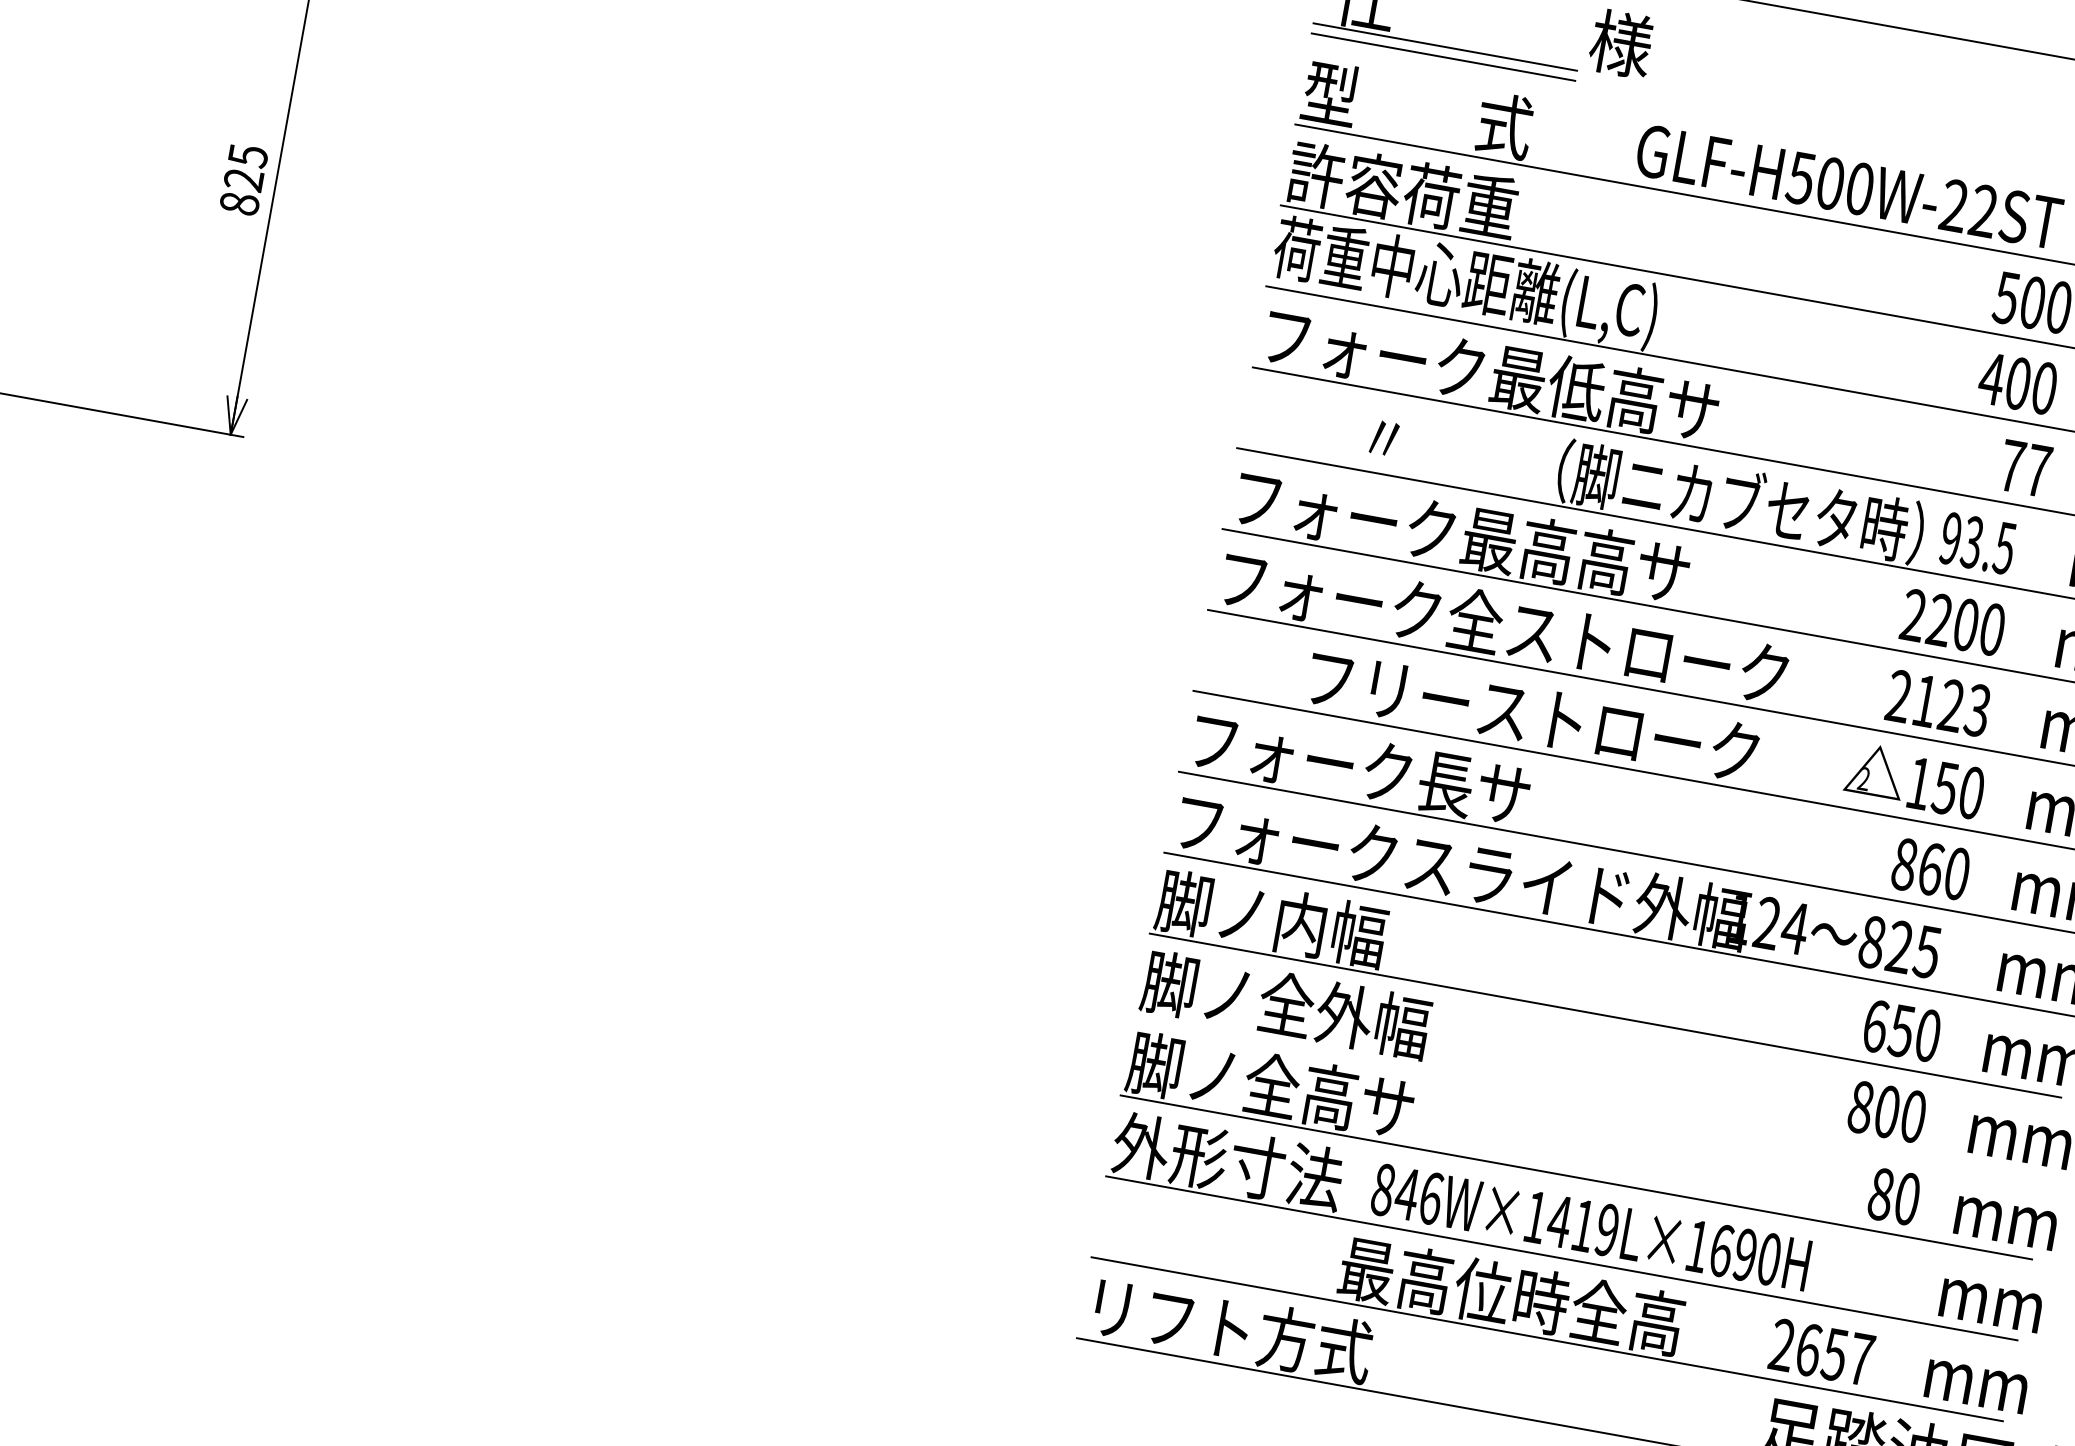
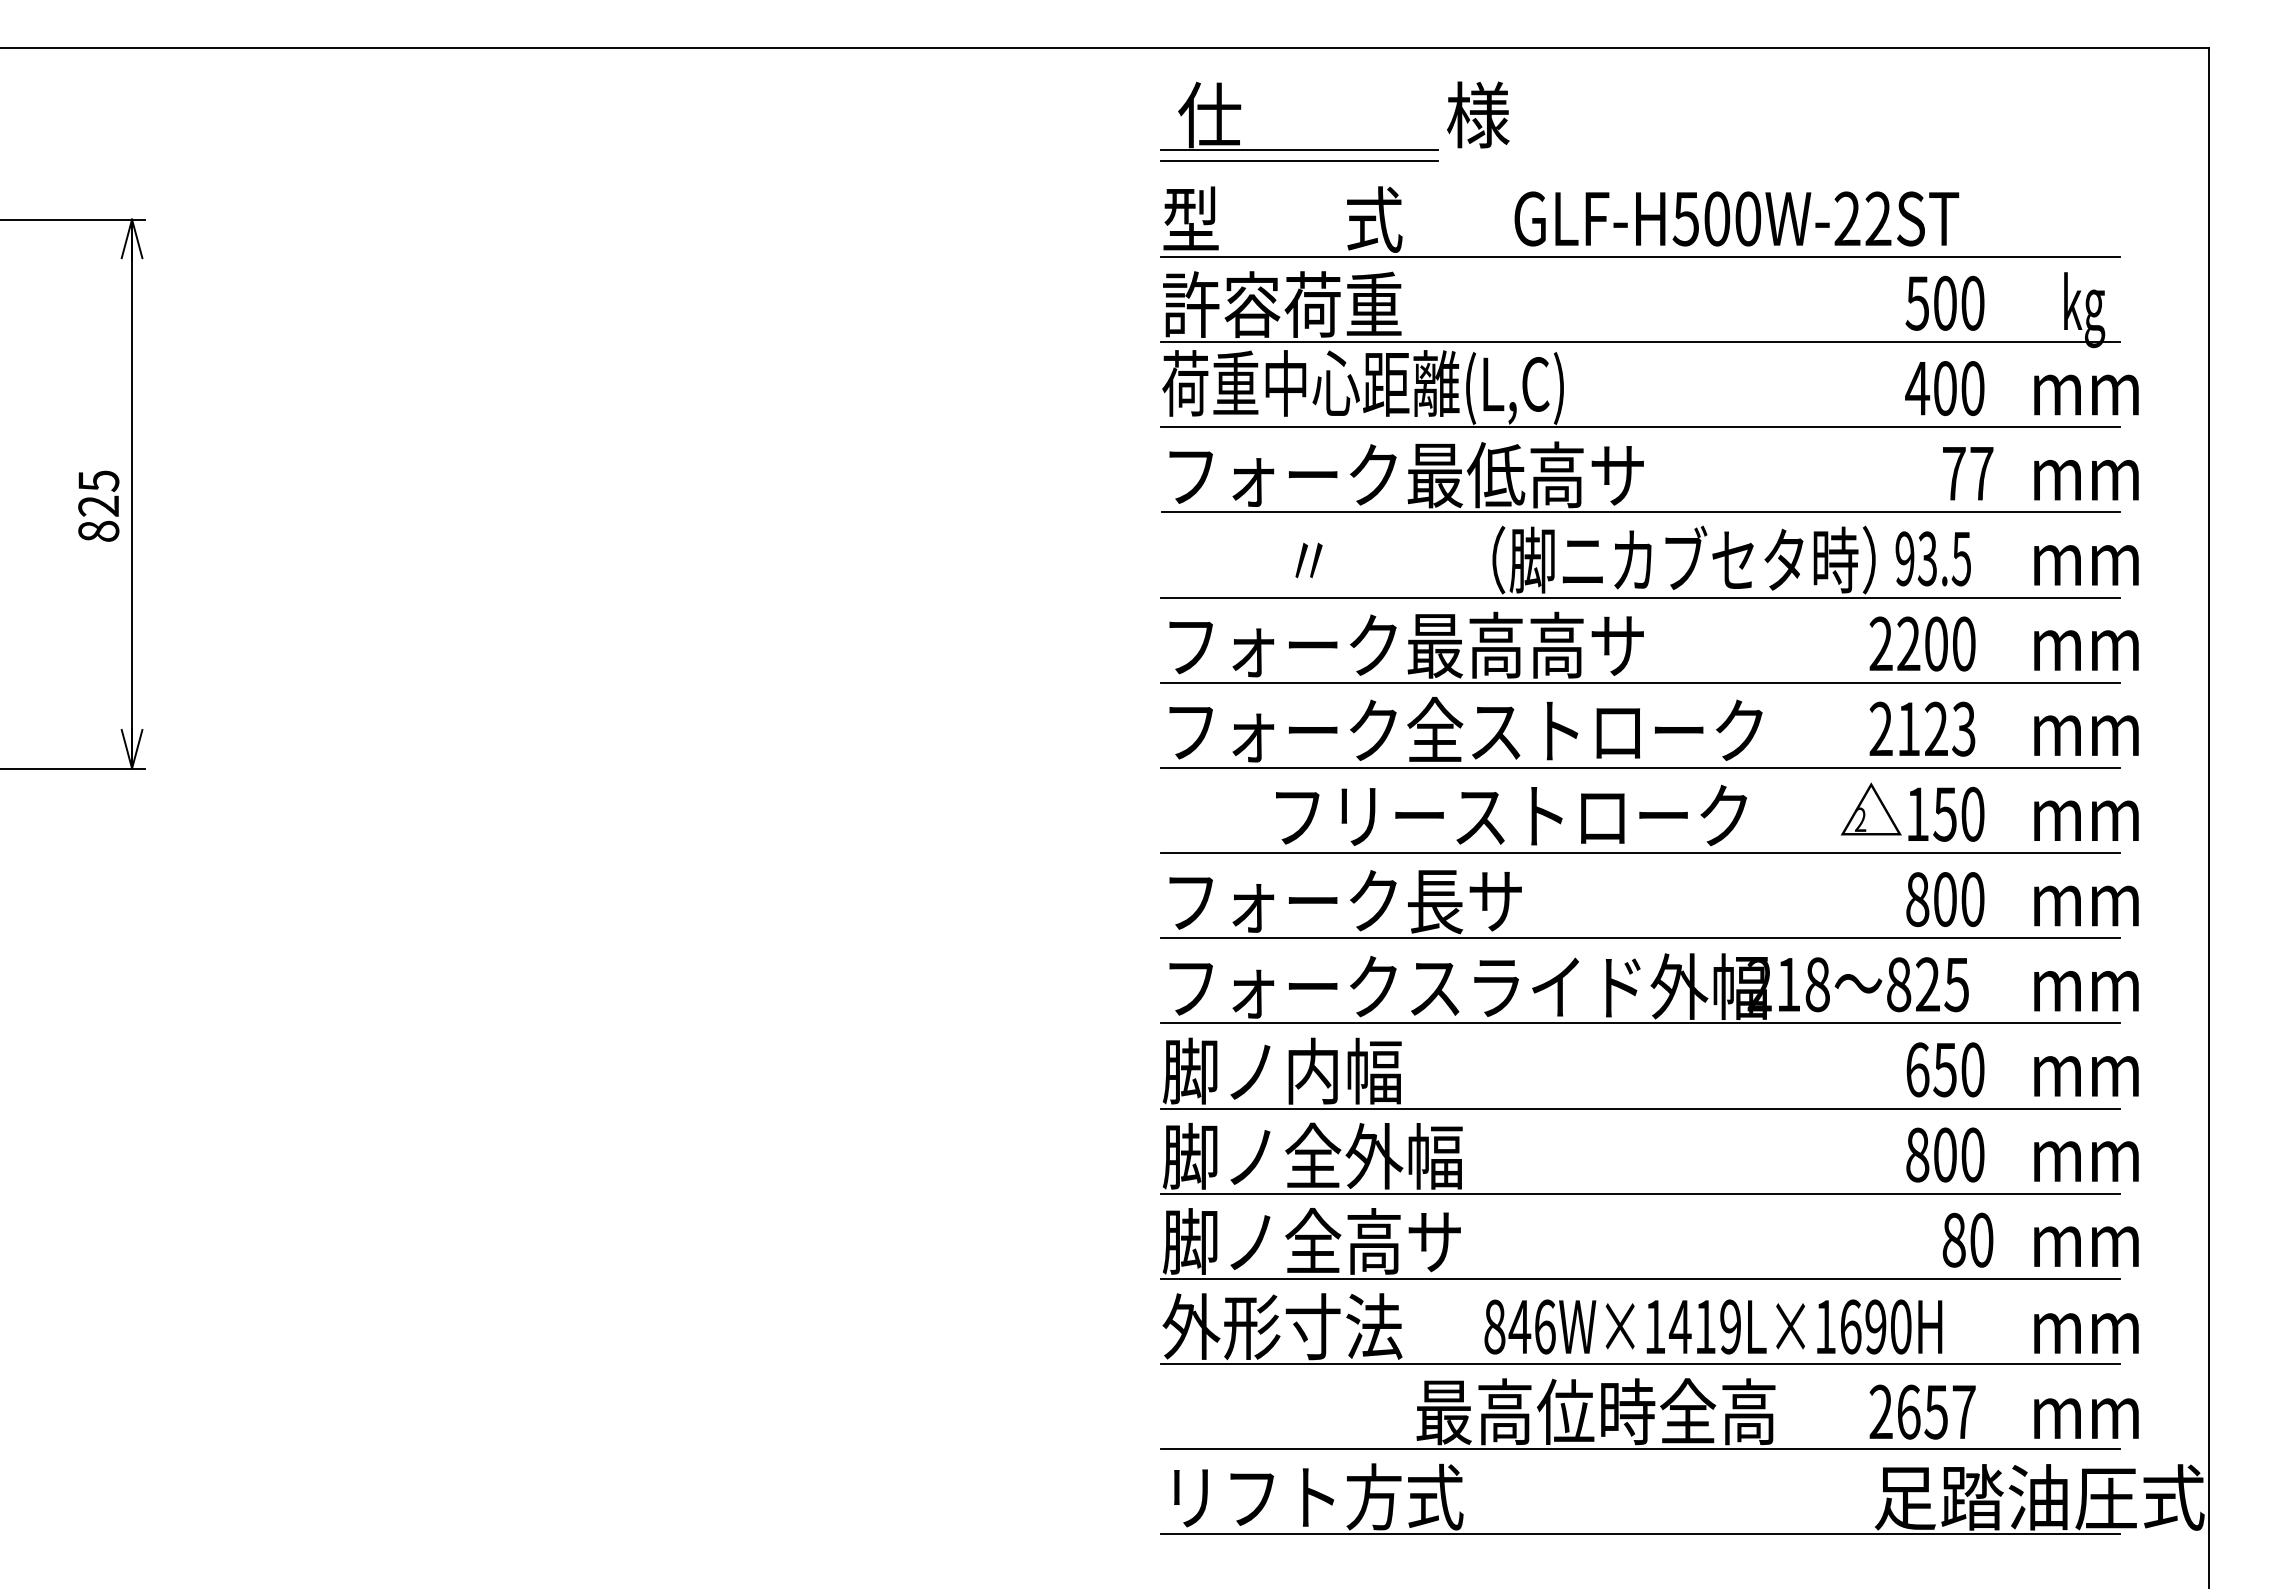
text: (1931, 869) -> (1945, 899), 860 -> 800
text: (1767, 923) -> (1788, 984), 124 -> 218
line: (1590, 1096) -> (1639, 1193), added
text: (1591, 1226) -> (1713, 1326), moved

